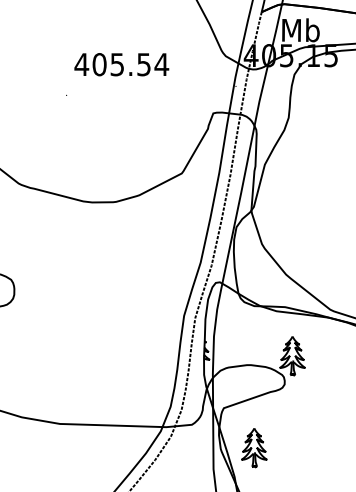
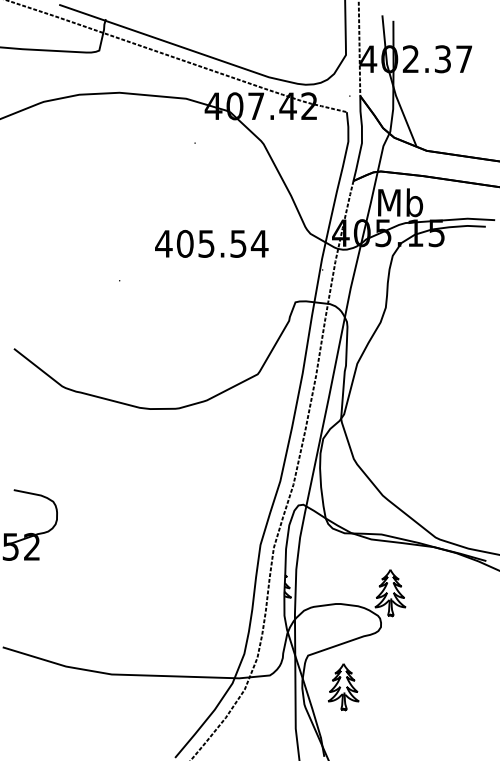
text: (121, 64) -> (211, 243), moved
part: (254, 448) -> (343, 687), moved

